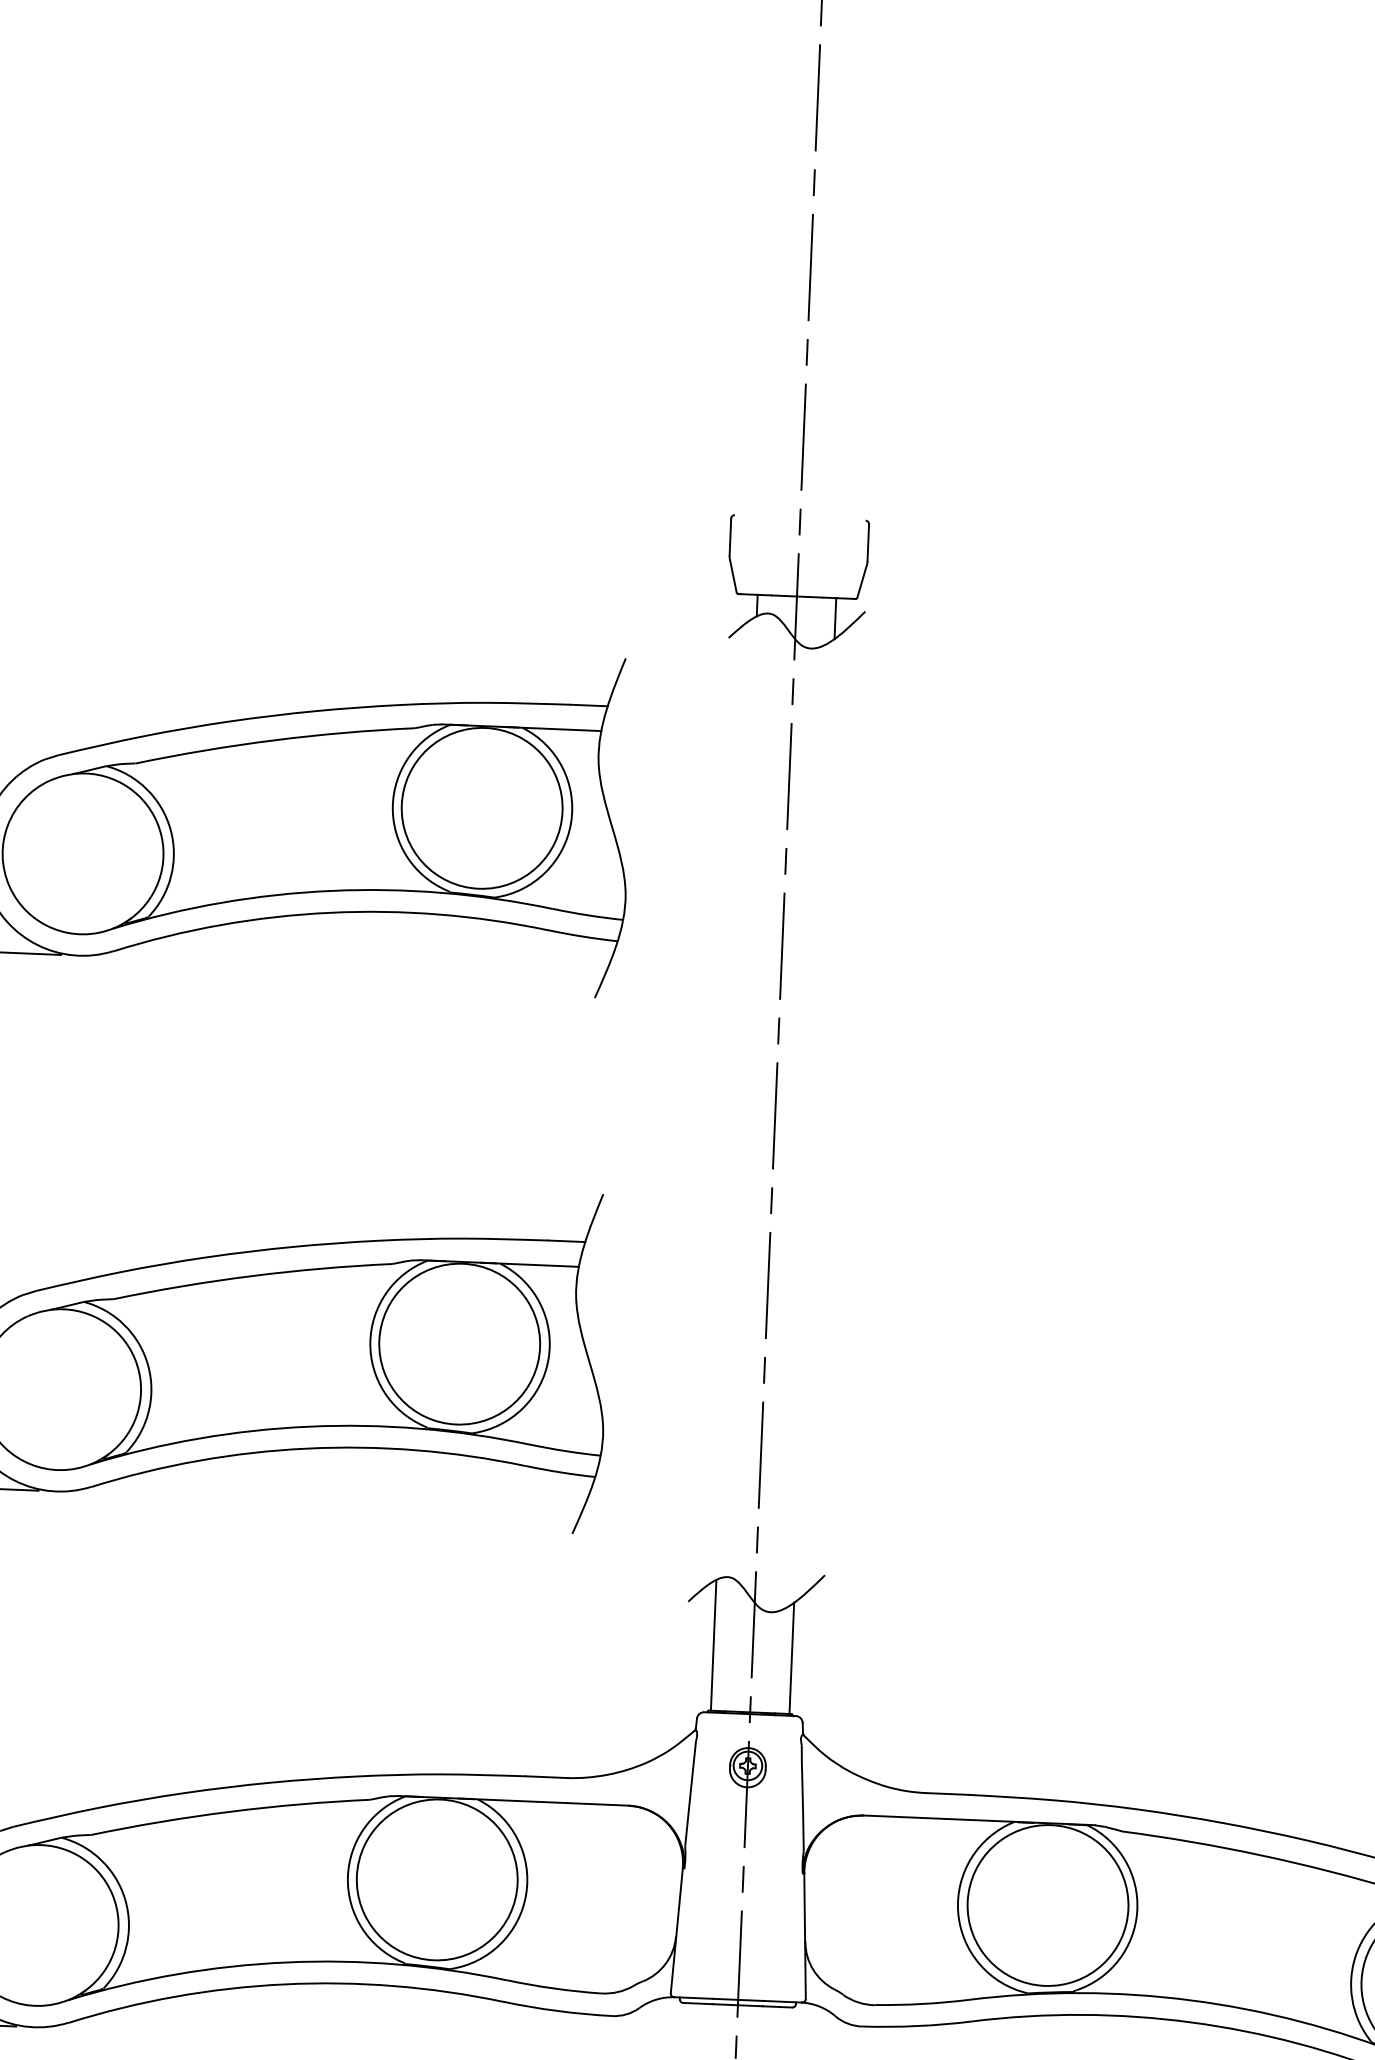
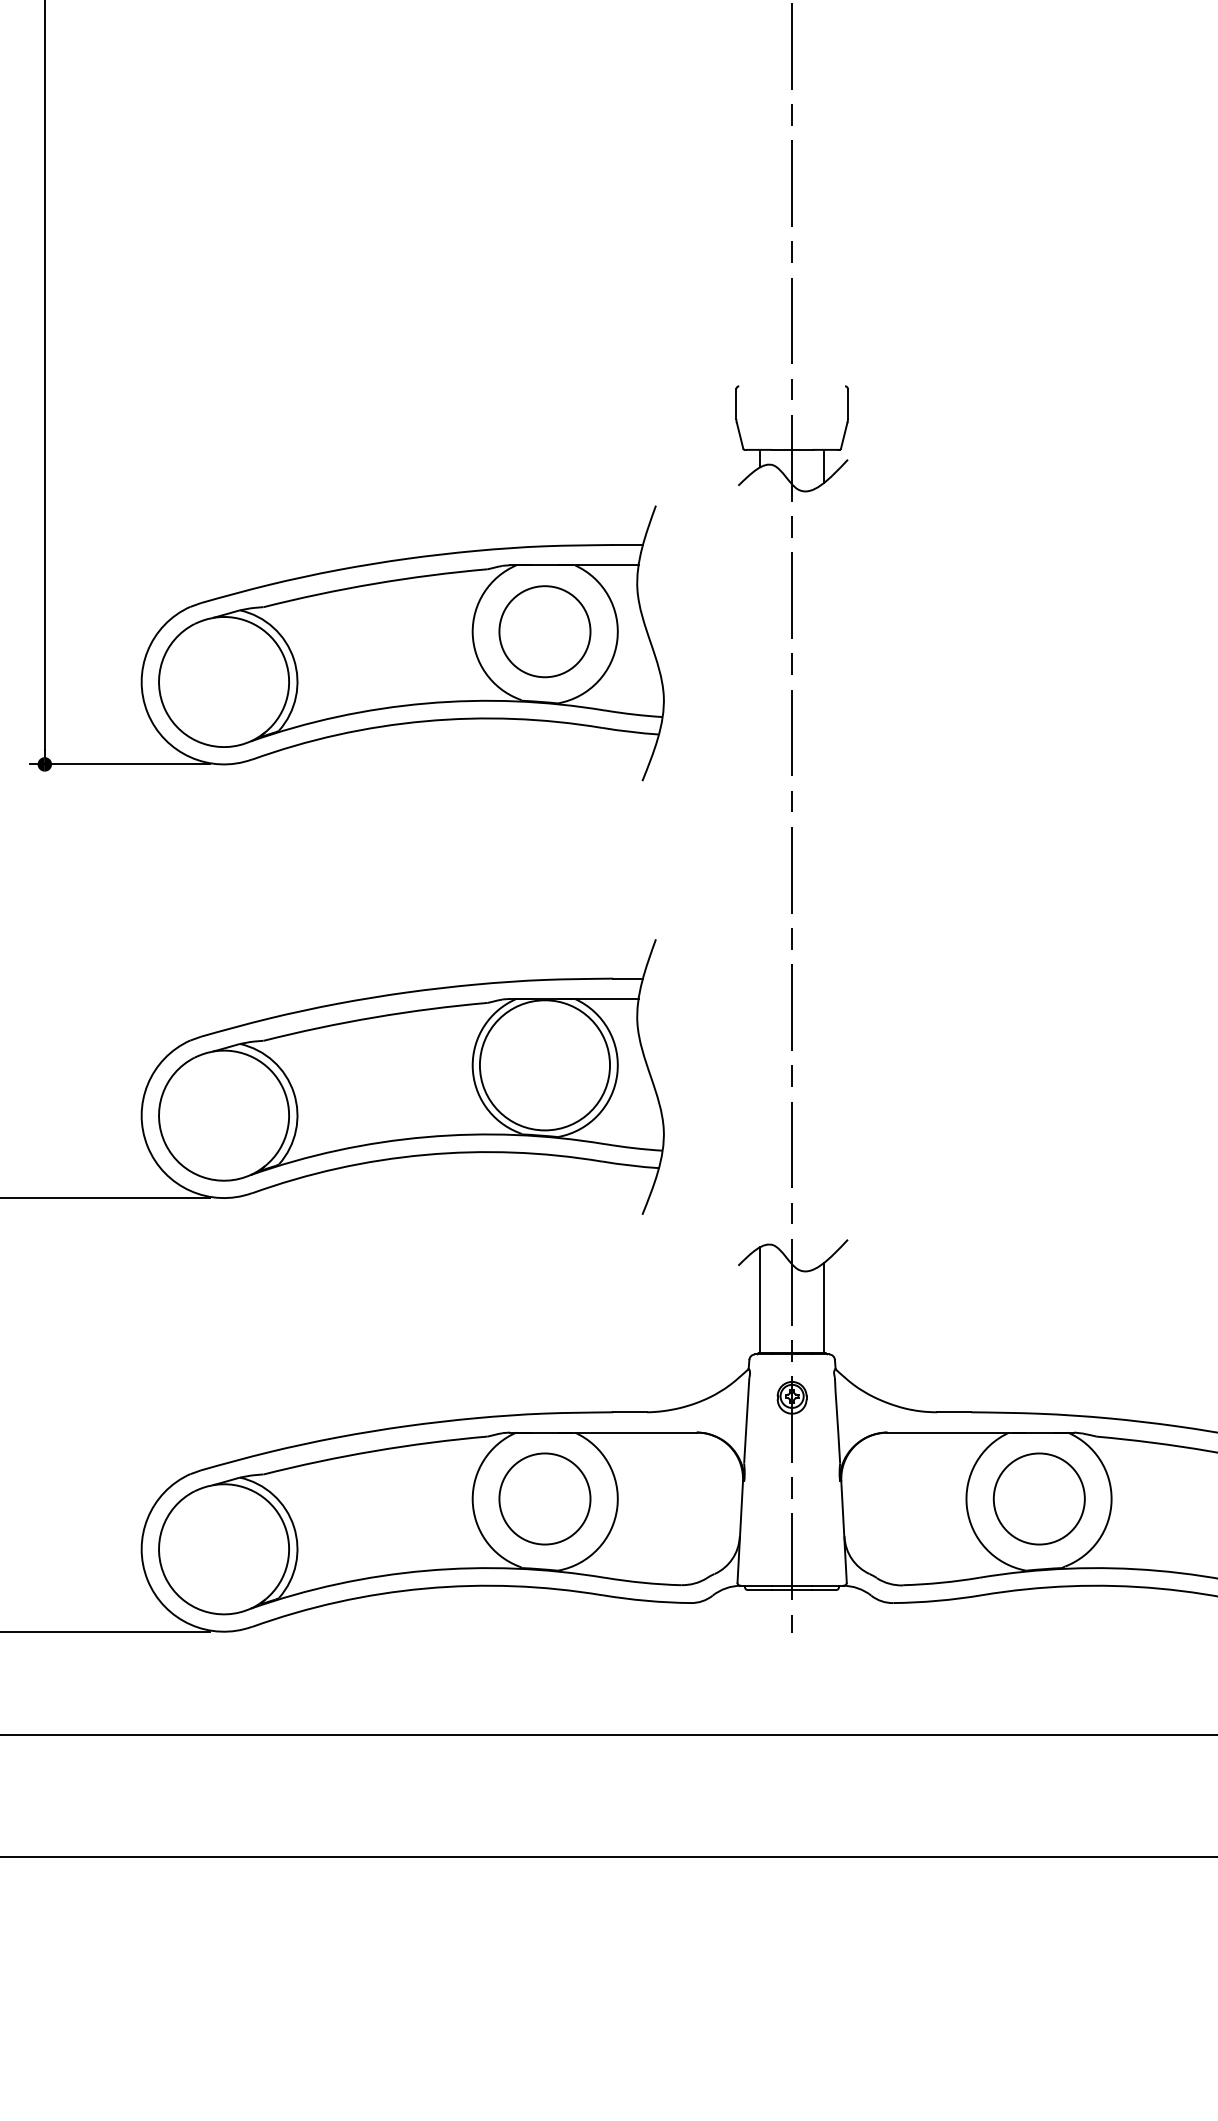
circle: (481, 808) -> (544, 631), size x0.7
circle: (436, 1879) -> (544, 1498), size x0.7
circle: (1048, 1904) -> (1039, 1498), size x0.7

